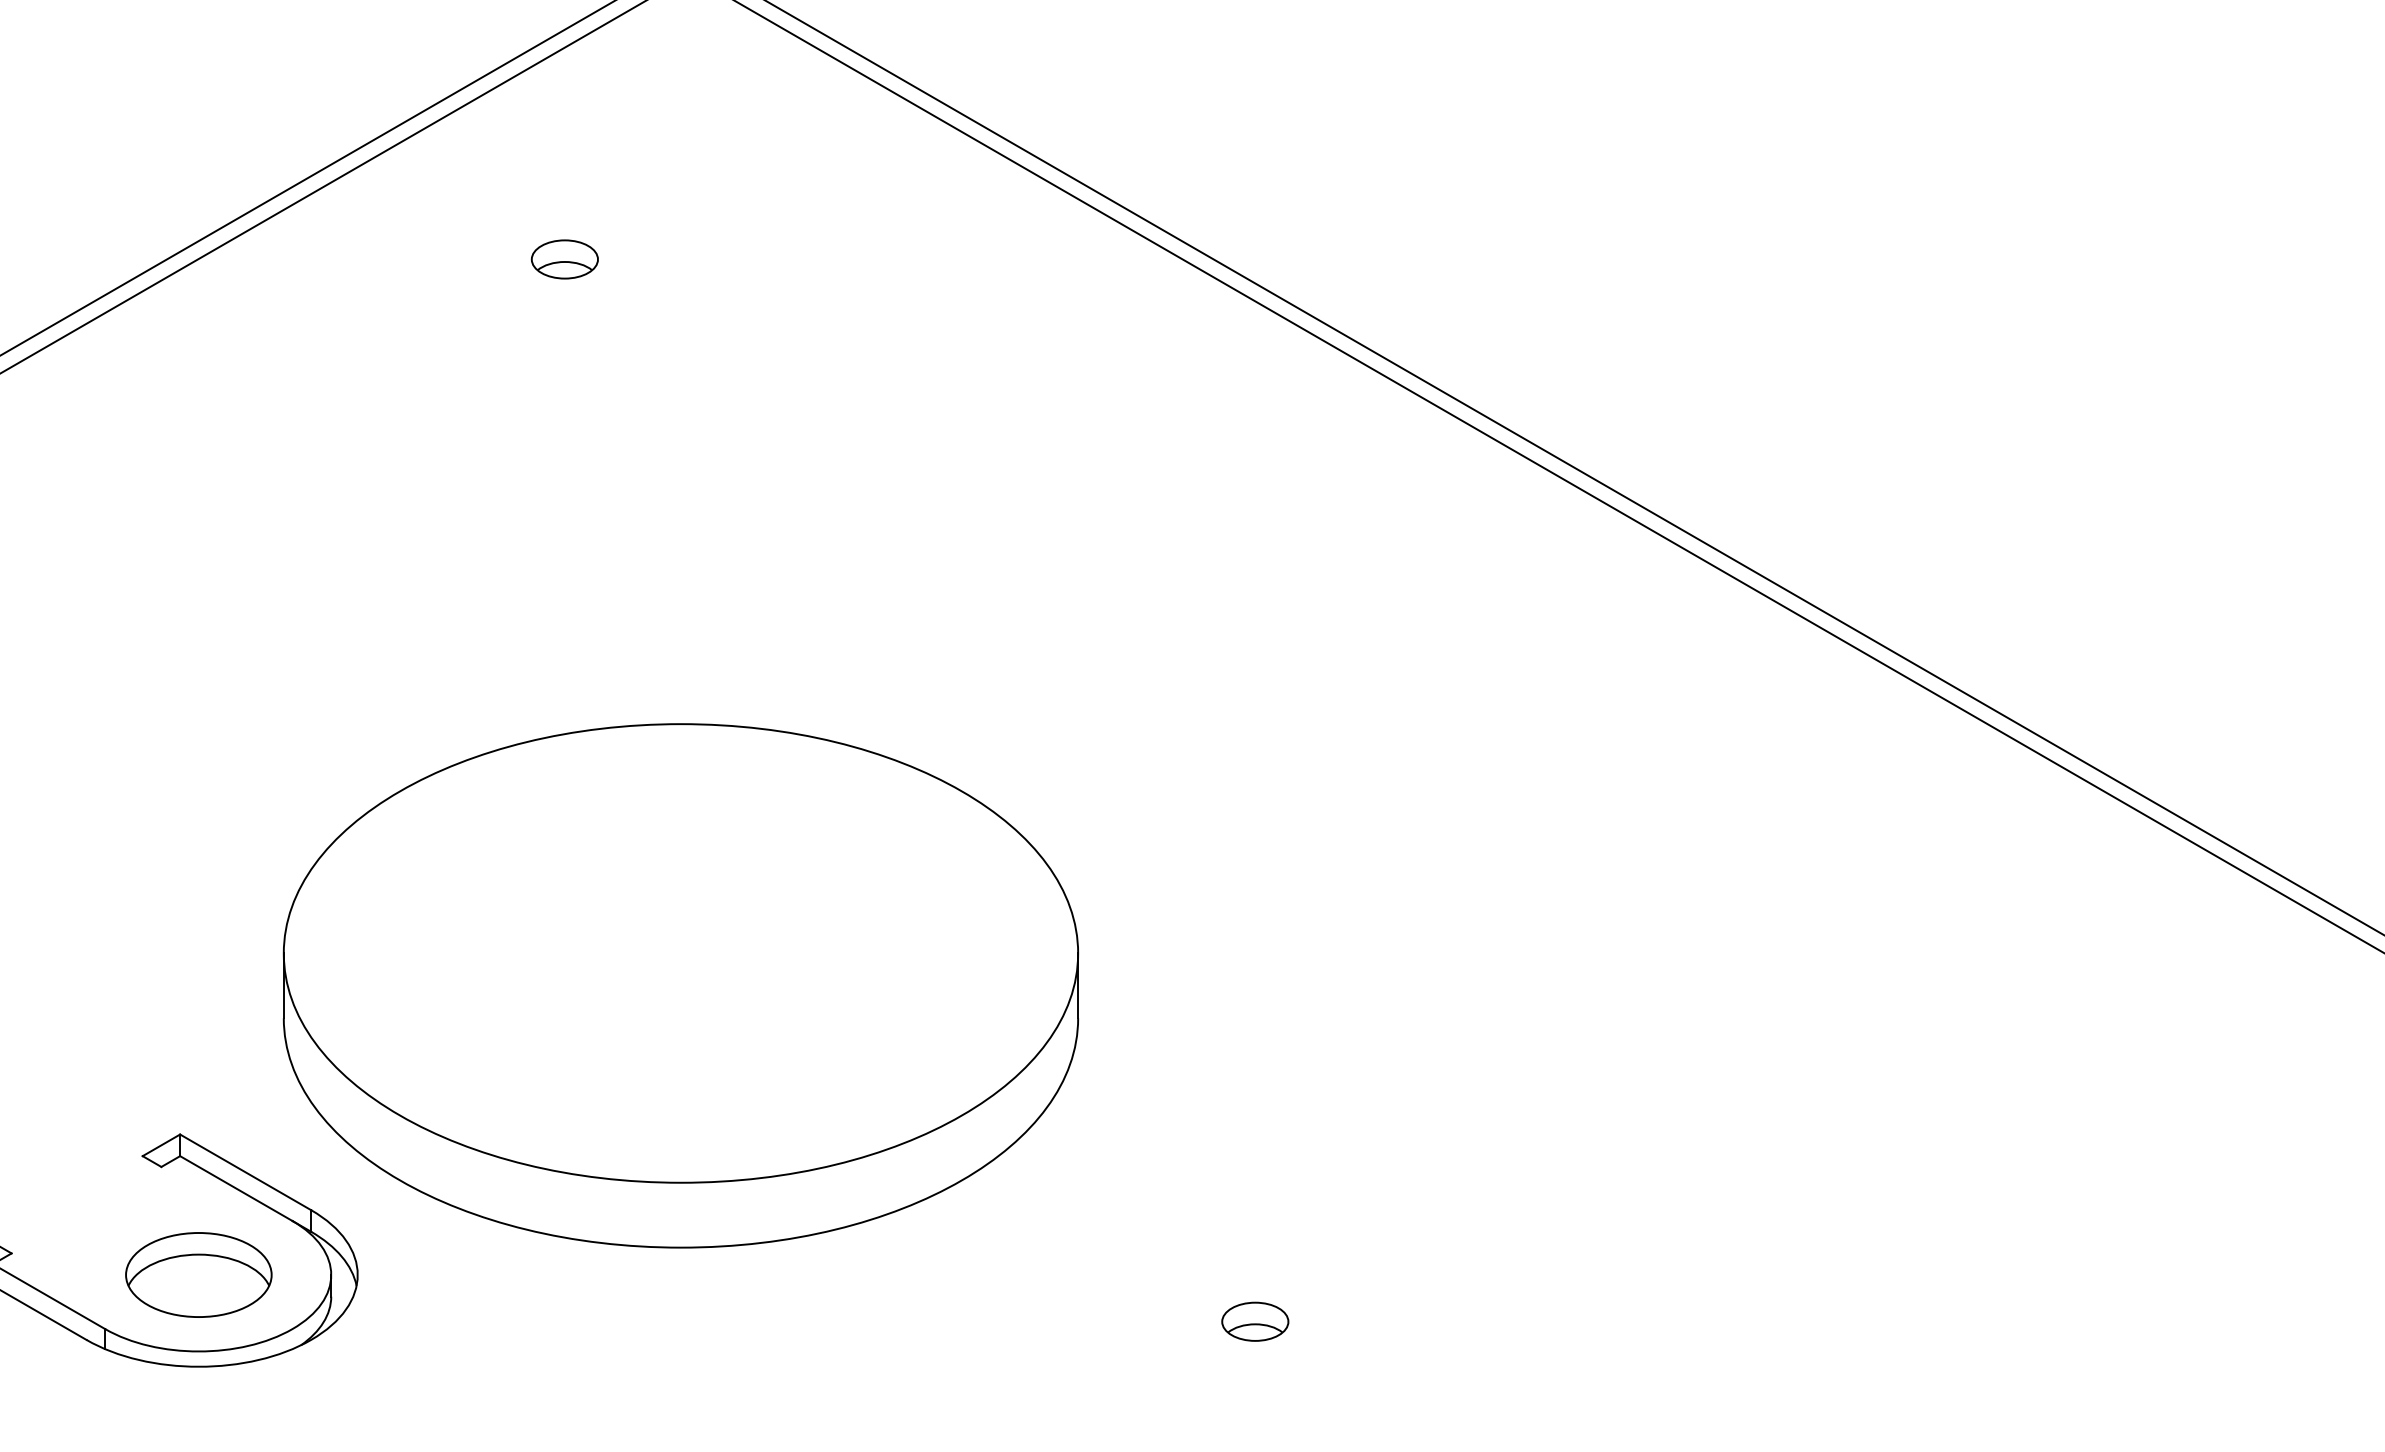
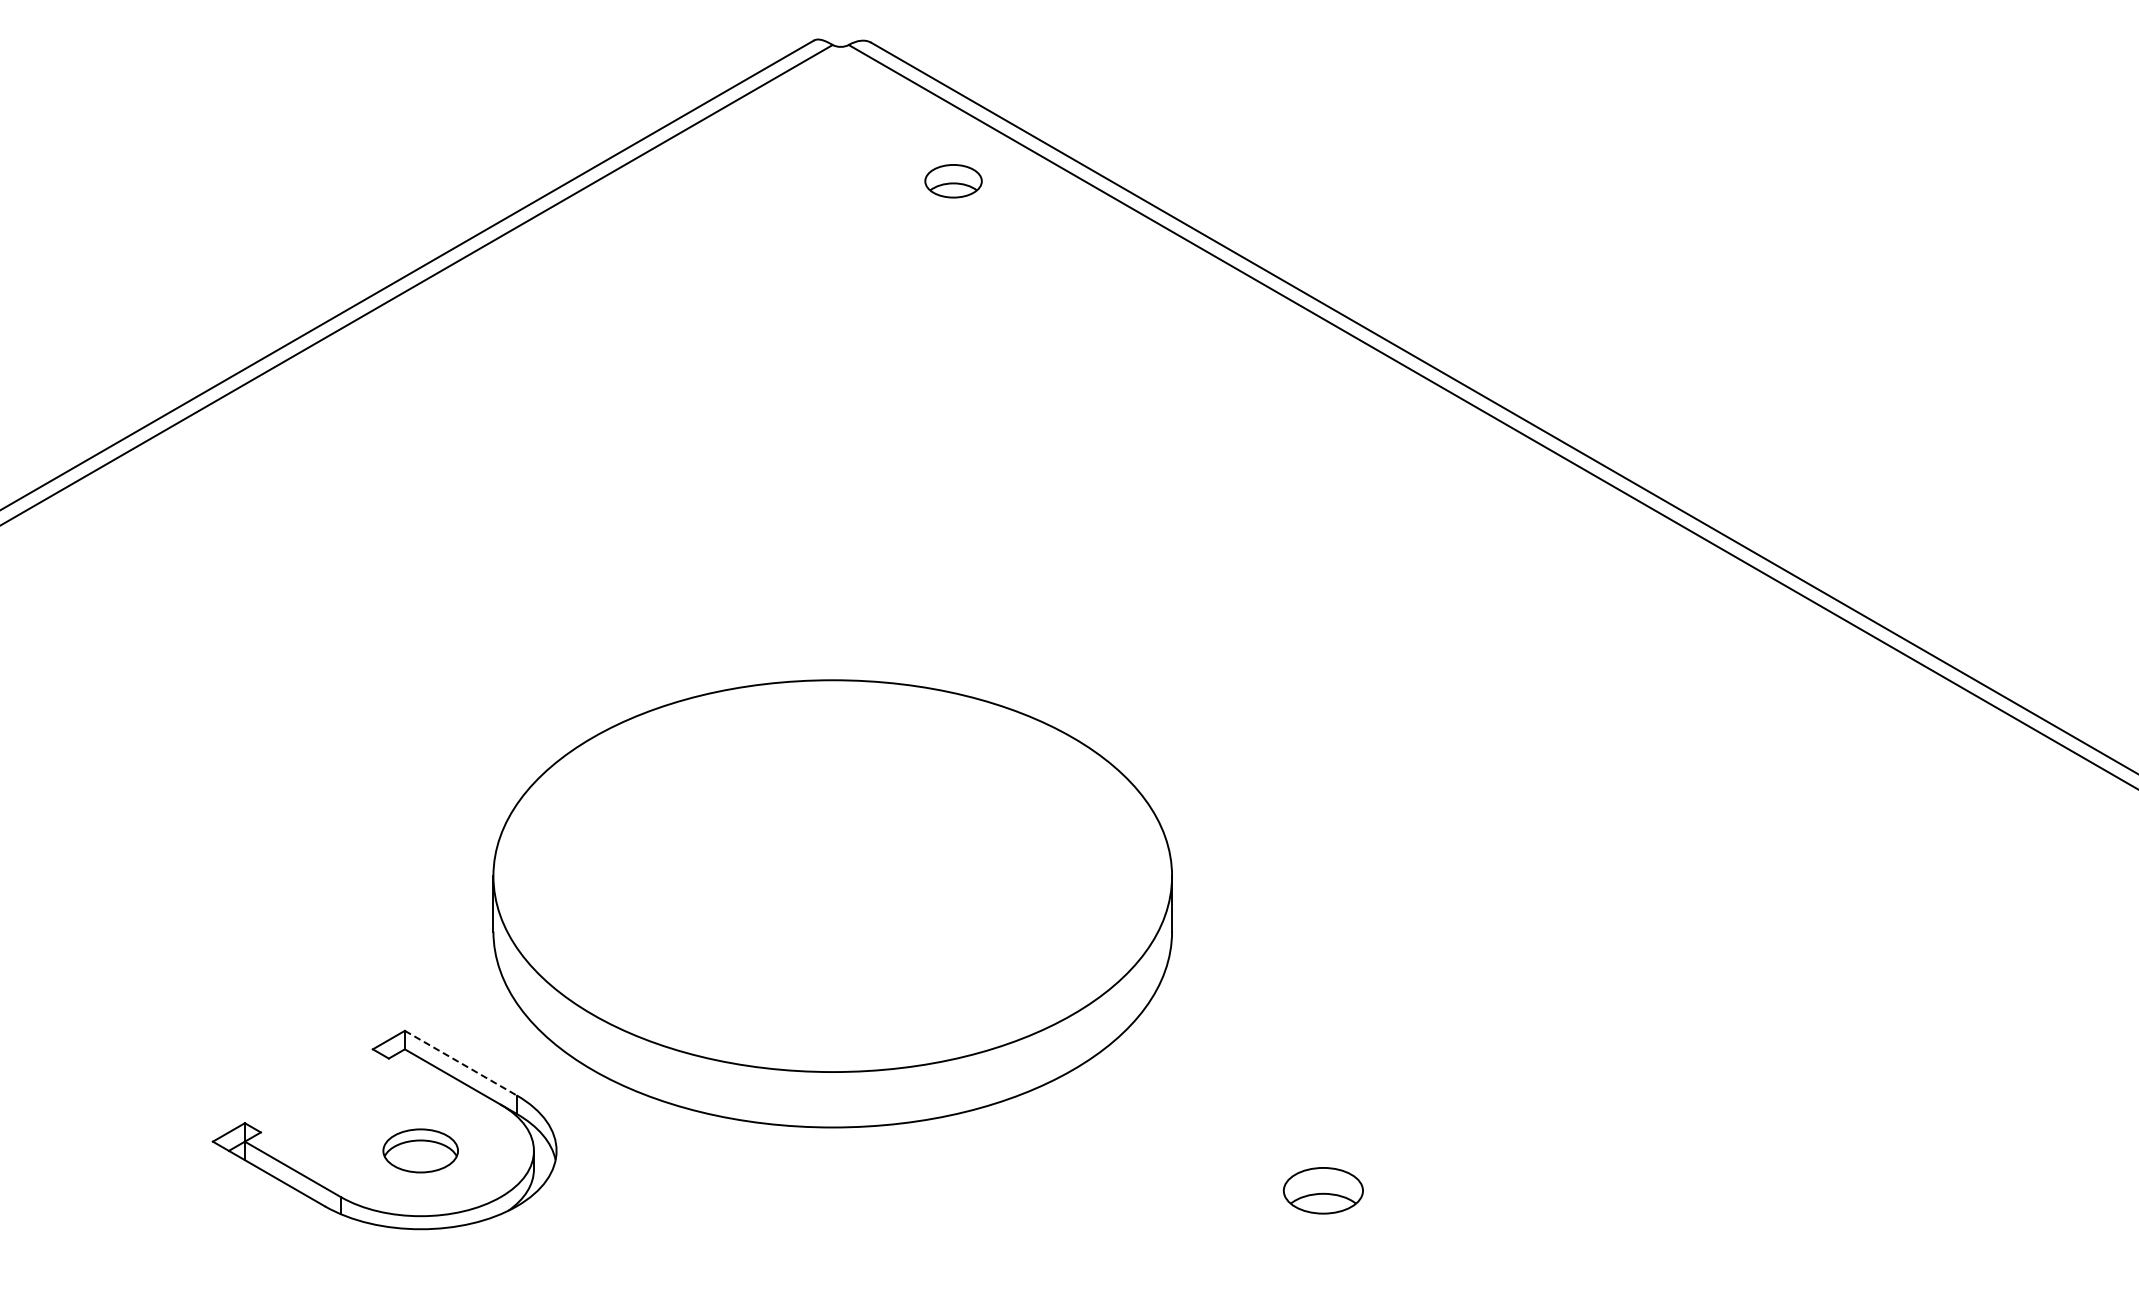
part: (564, 259) -> (953, 181), moved
line: (245, 1172) -> (460, 1063), solid -> dashed
part: (198, 1274) -> (420, 1150), size x0.6
part: (1255, 1321) -> (1323, 1190), size x1.4

